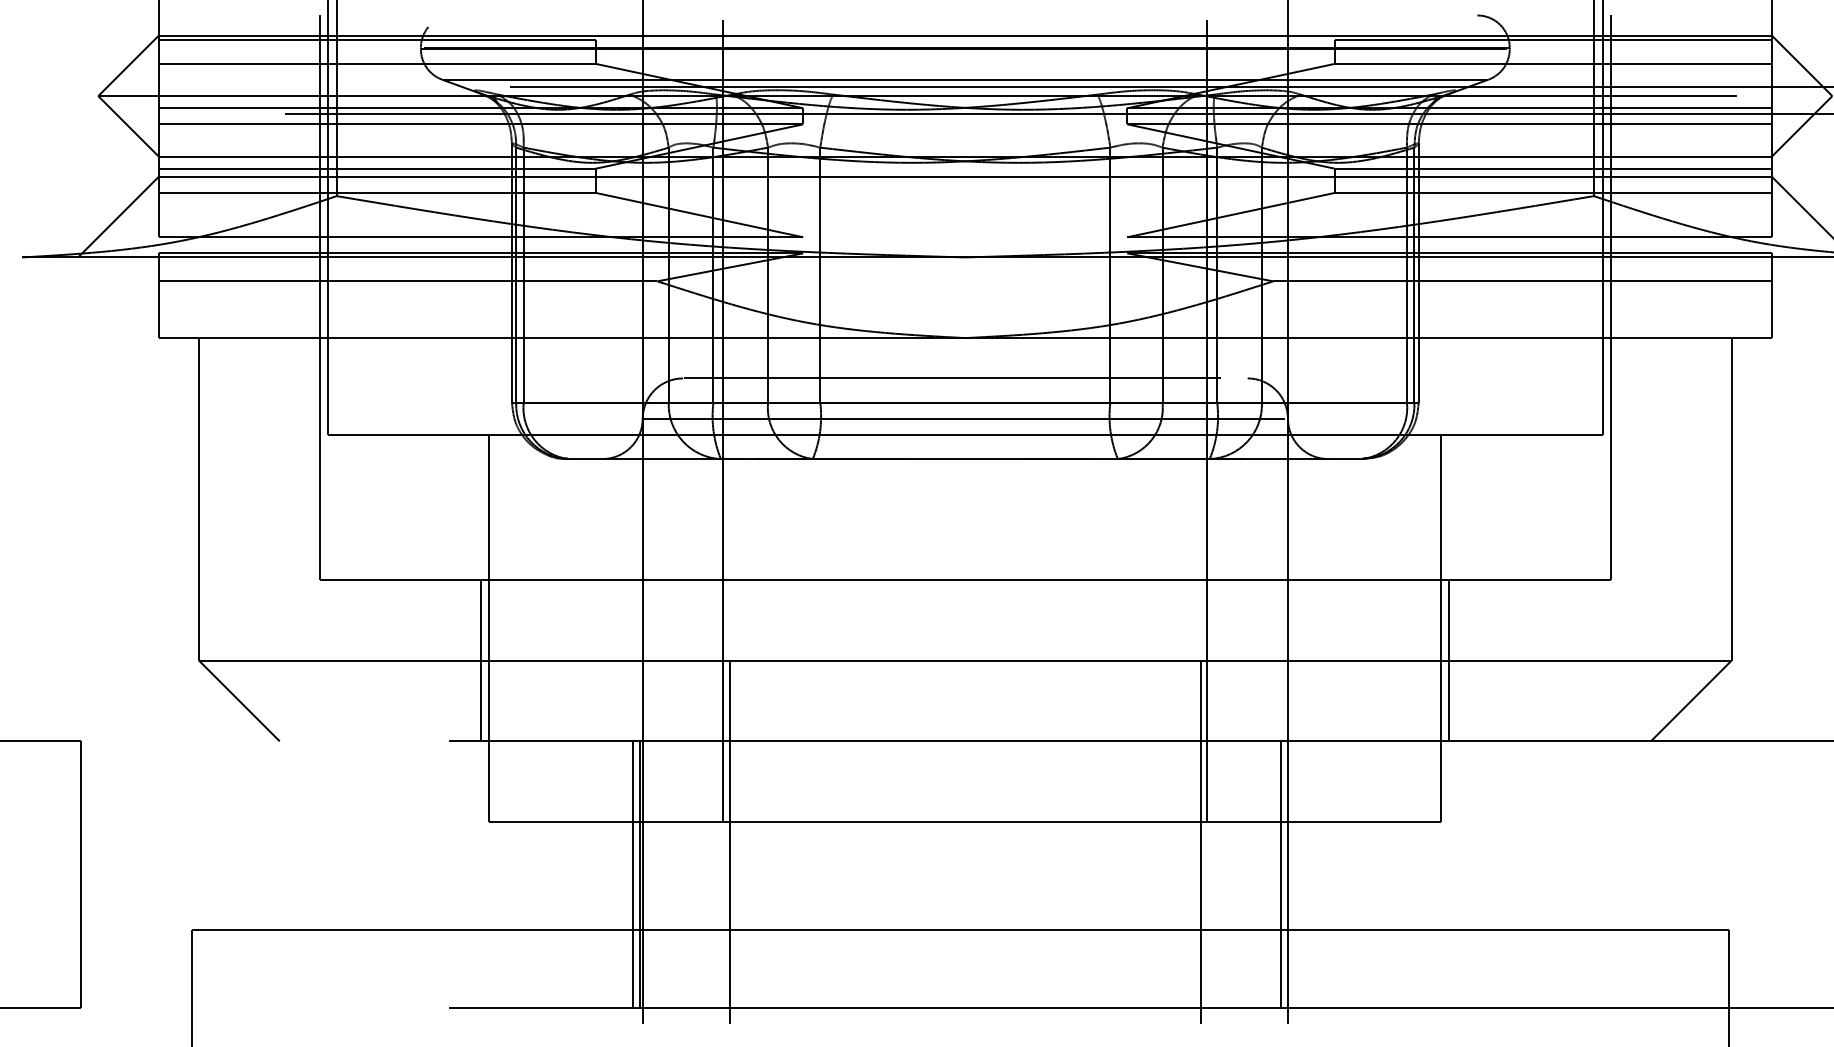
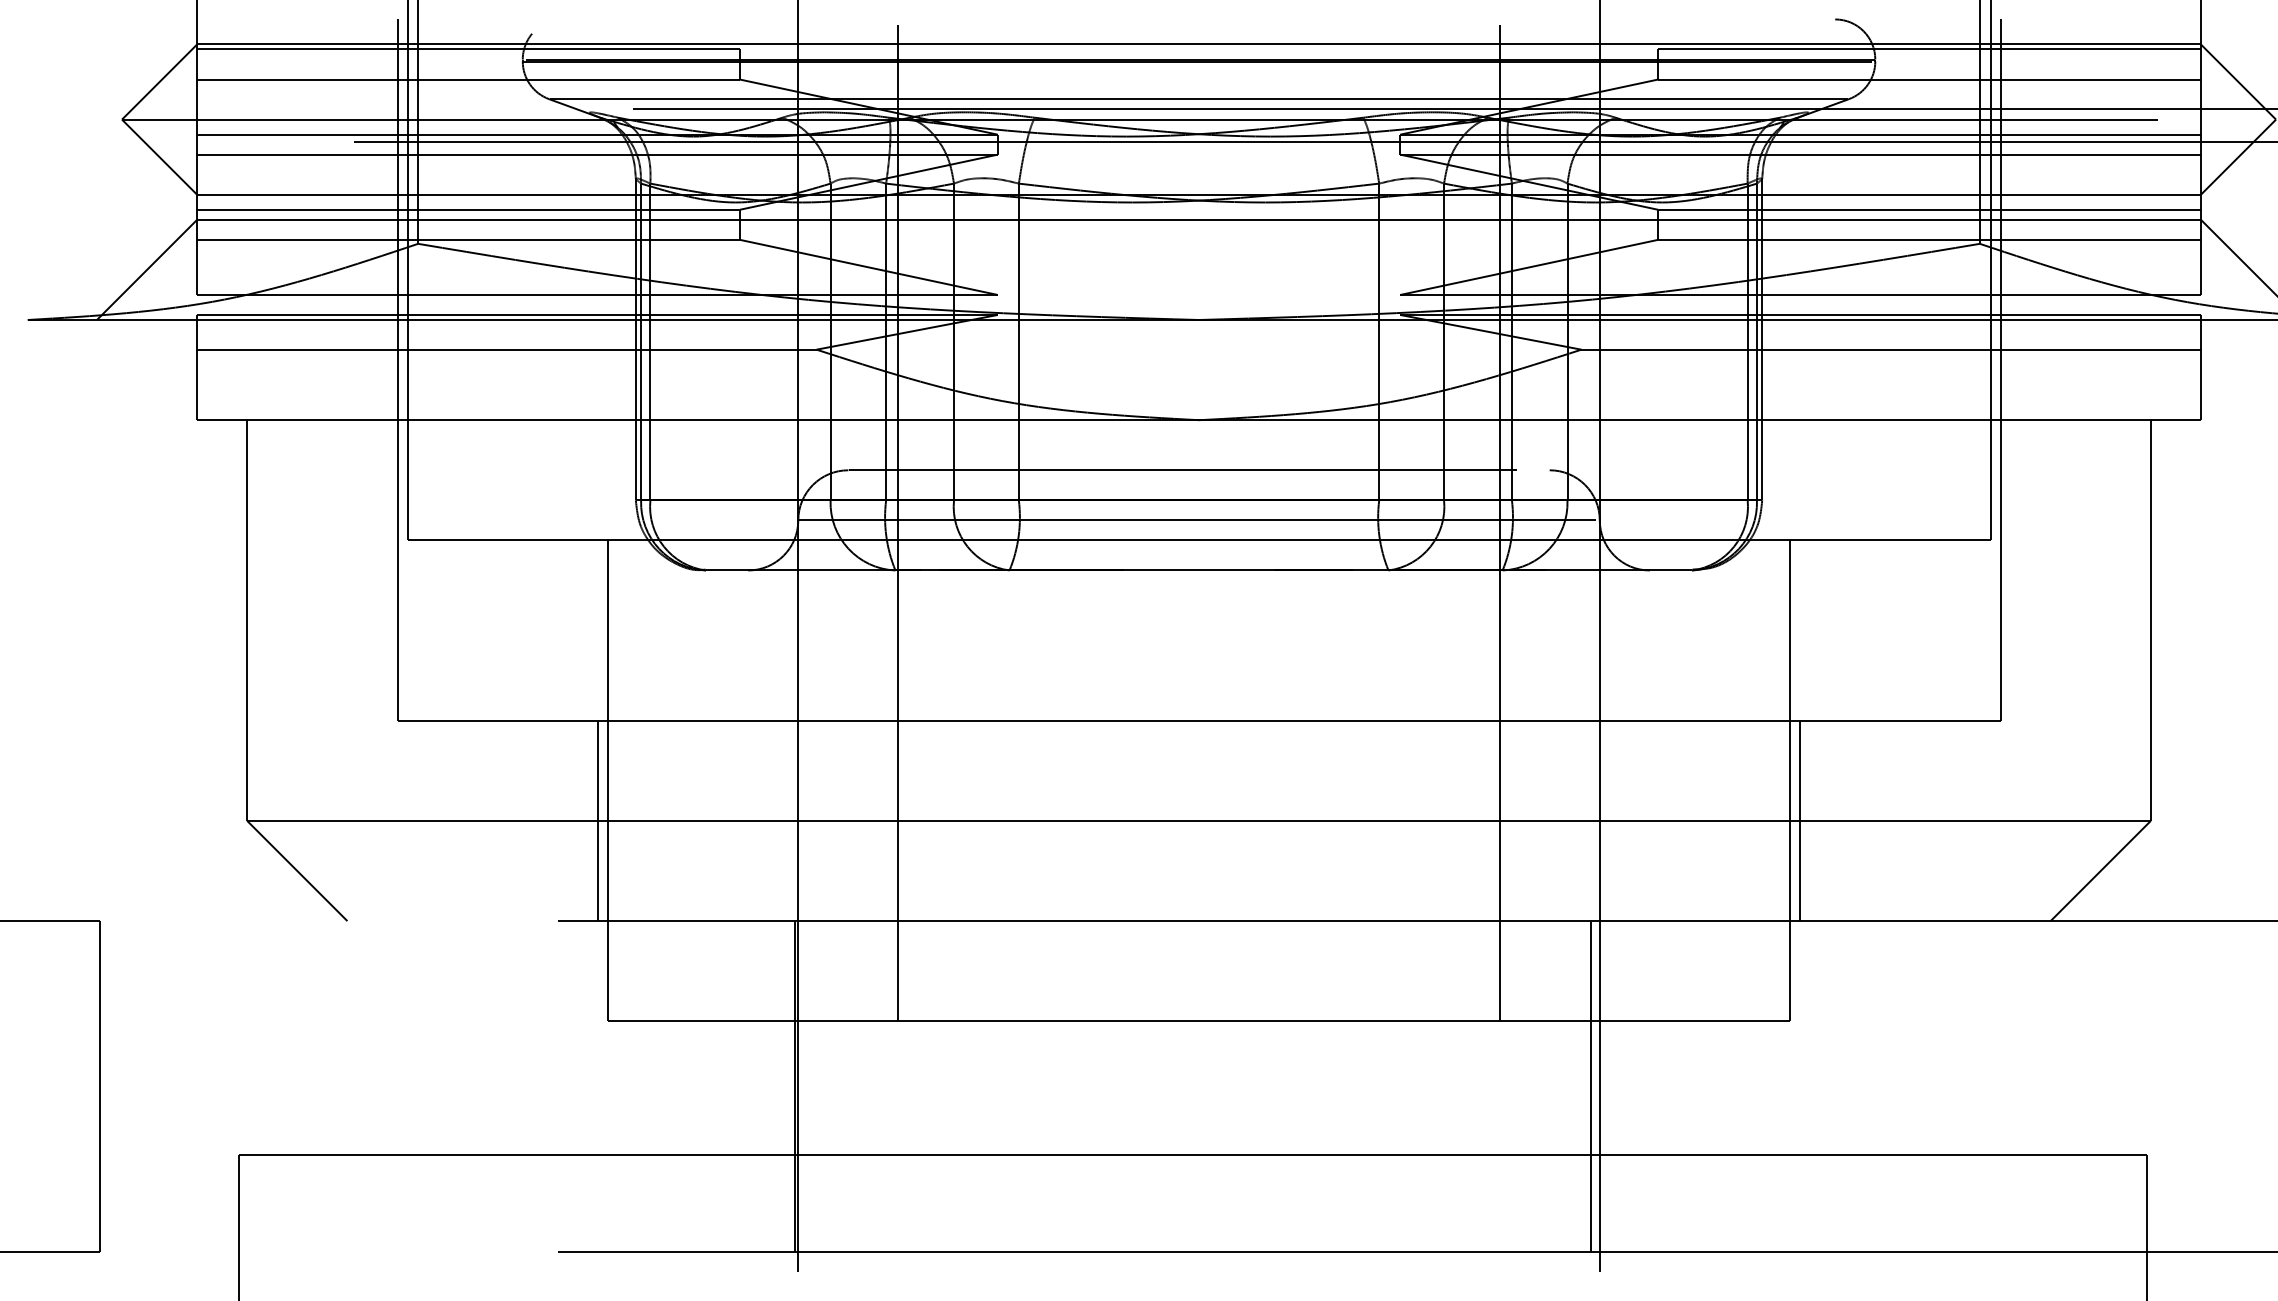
line: (730, 841) -> (907, 1045), removed
line: (1200, 841) -> (1491, 1045), removed
line: (633, 874) -> (786, 1086), removed

